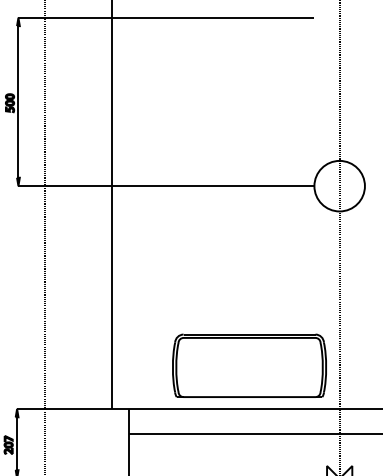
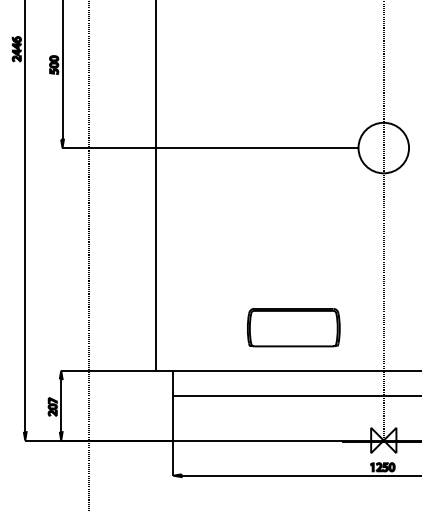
part: (249, 365) -> (293, 327), size x0.6

